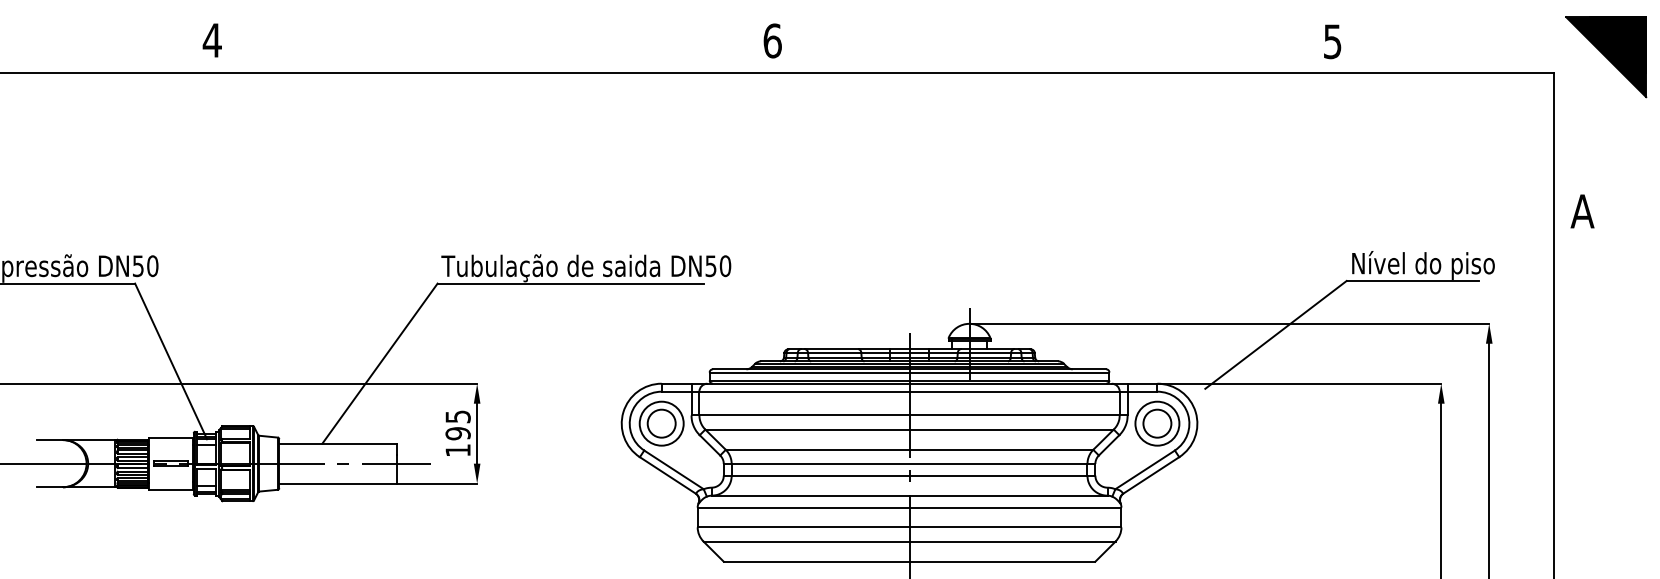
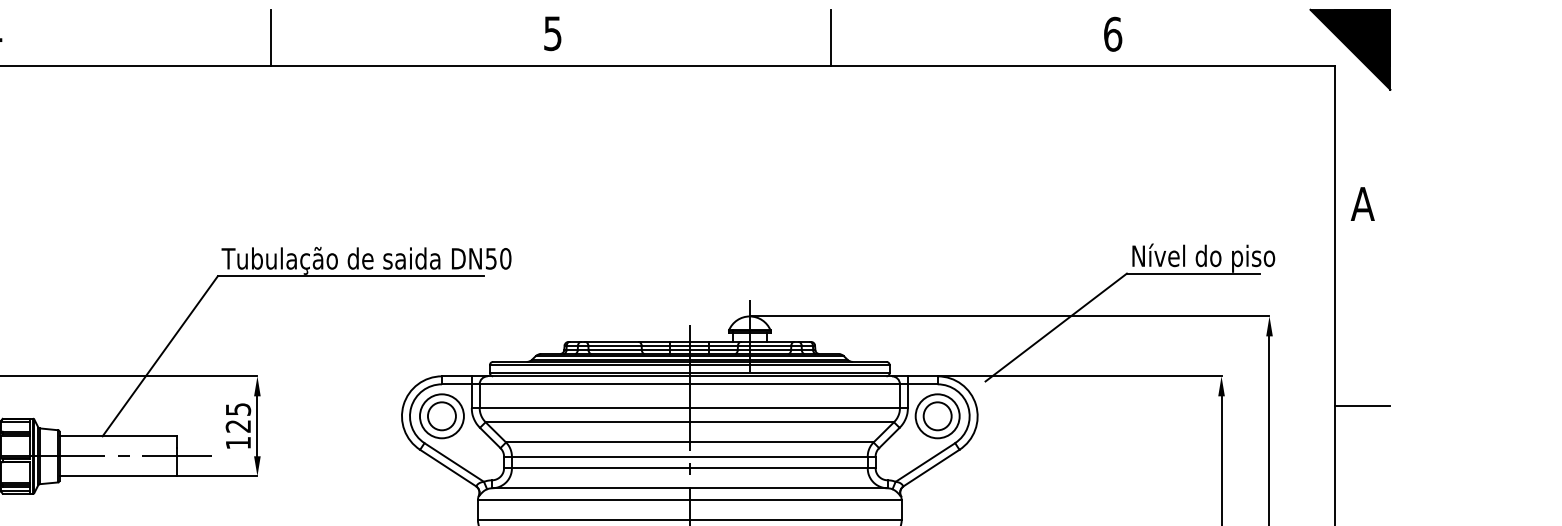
text: (772, 40) -> (552, 33), 6 -> 5
text: (1332, 41) -> (1112, 34), 5 -> 6
line: (490, 45) -> (270, 38), added
line: (1050, 45) -> (830, 38), added
part: (1606, 57) -> (1350, 50), moved
line: (1582, 412) -> (1362, 405), added
text: (457, 433) -> (237, 426), 195 -> 125

